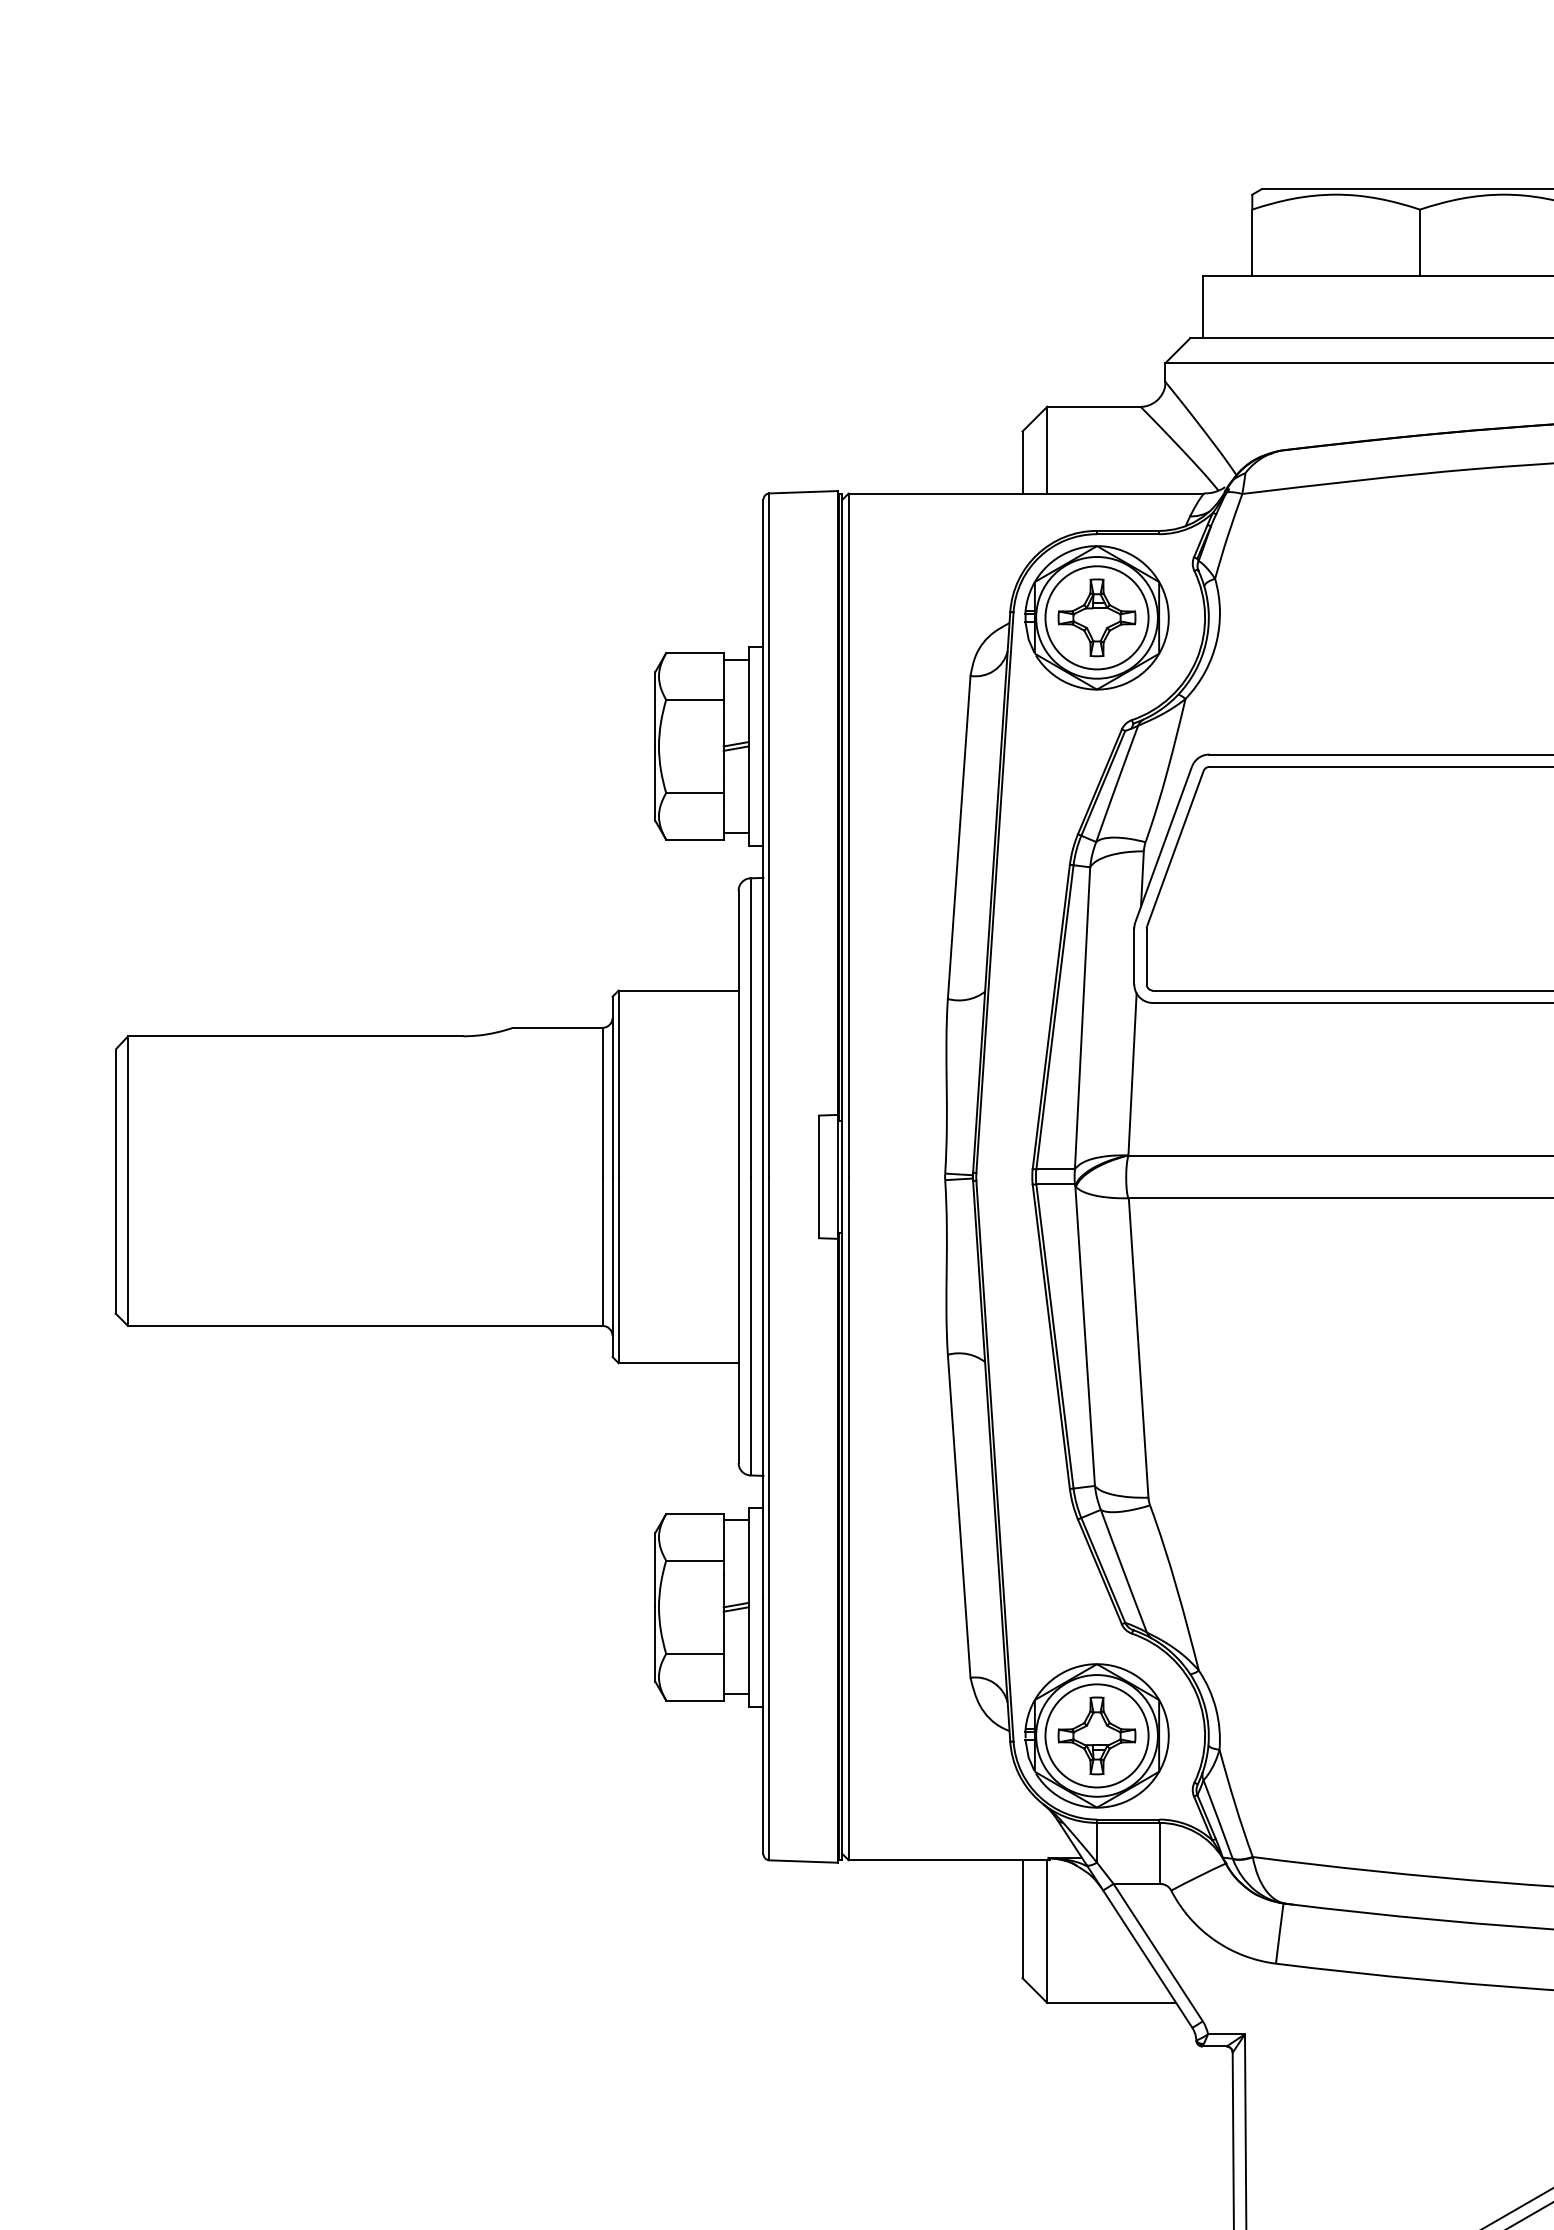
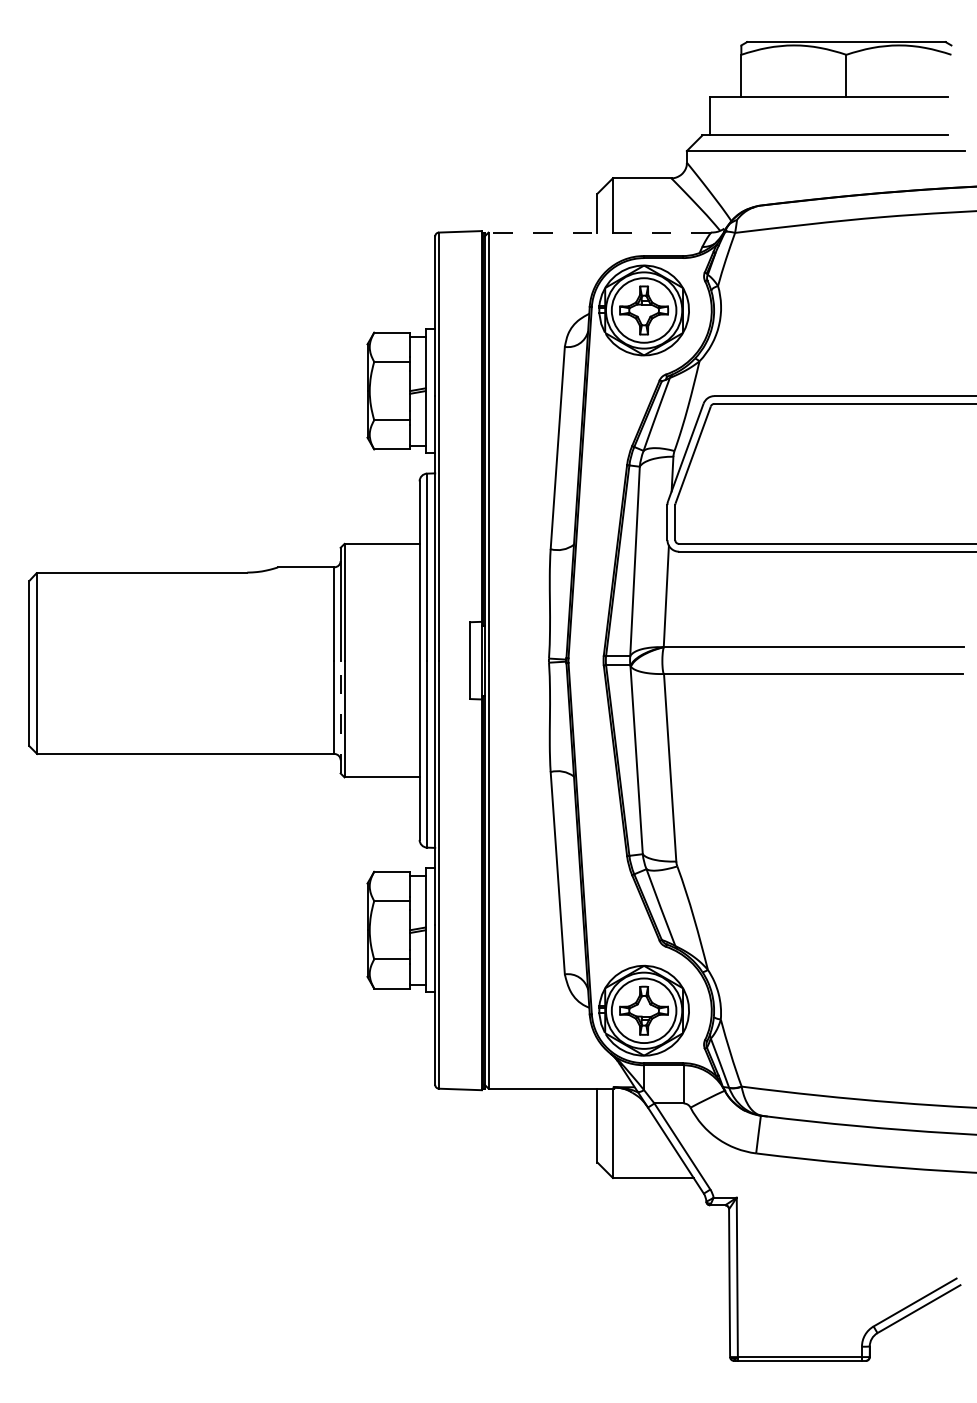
line: (1025, 493) -> (599, 232), solid -> dashed
line: (612, 1266) -> (340, 716), solid -> dashed

